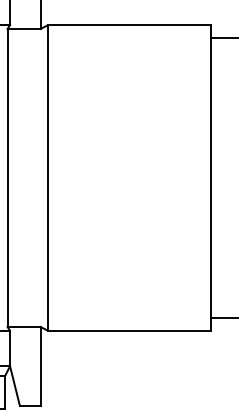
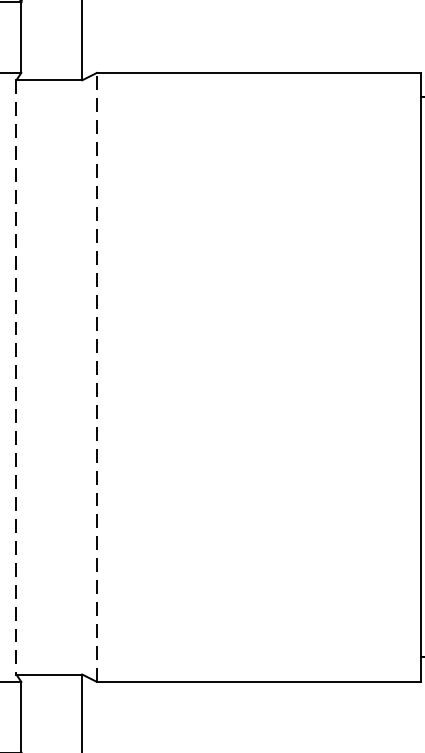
line: (7, 178) -> (16, 378), solid -> dashed
line: (47, 178) -> (95, 378), solid -> dashed

